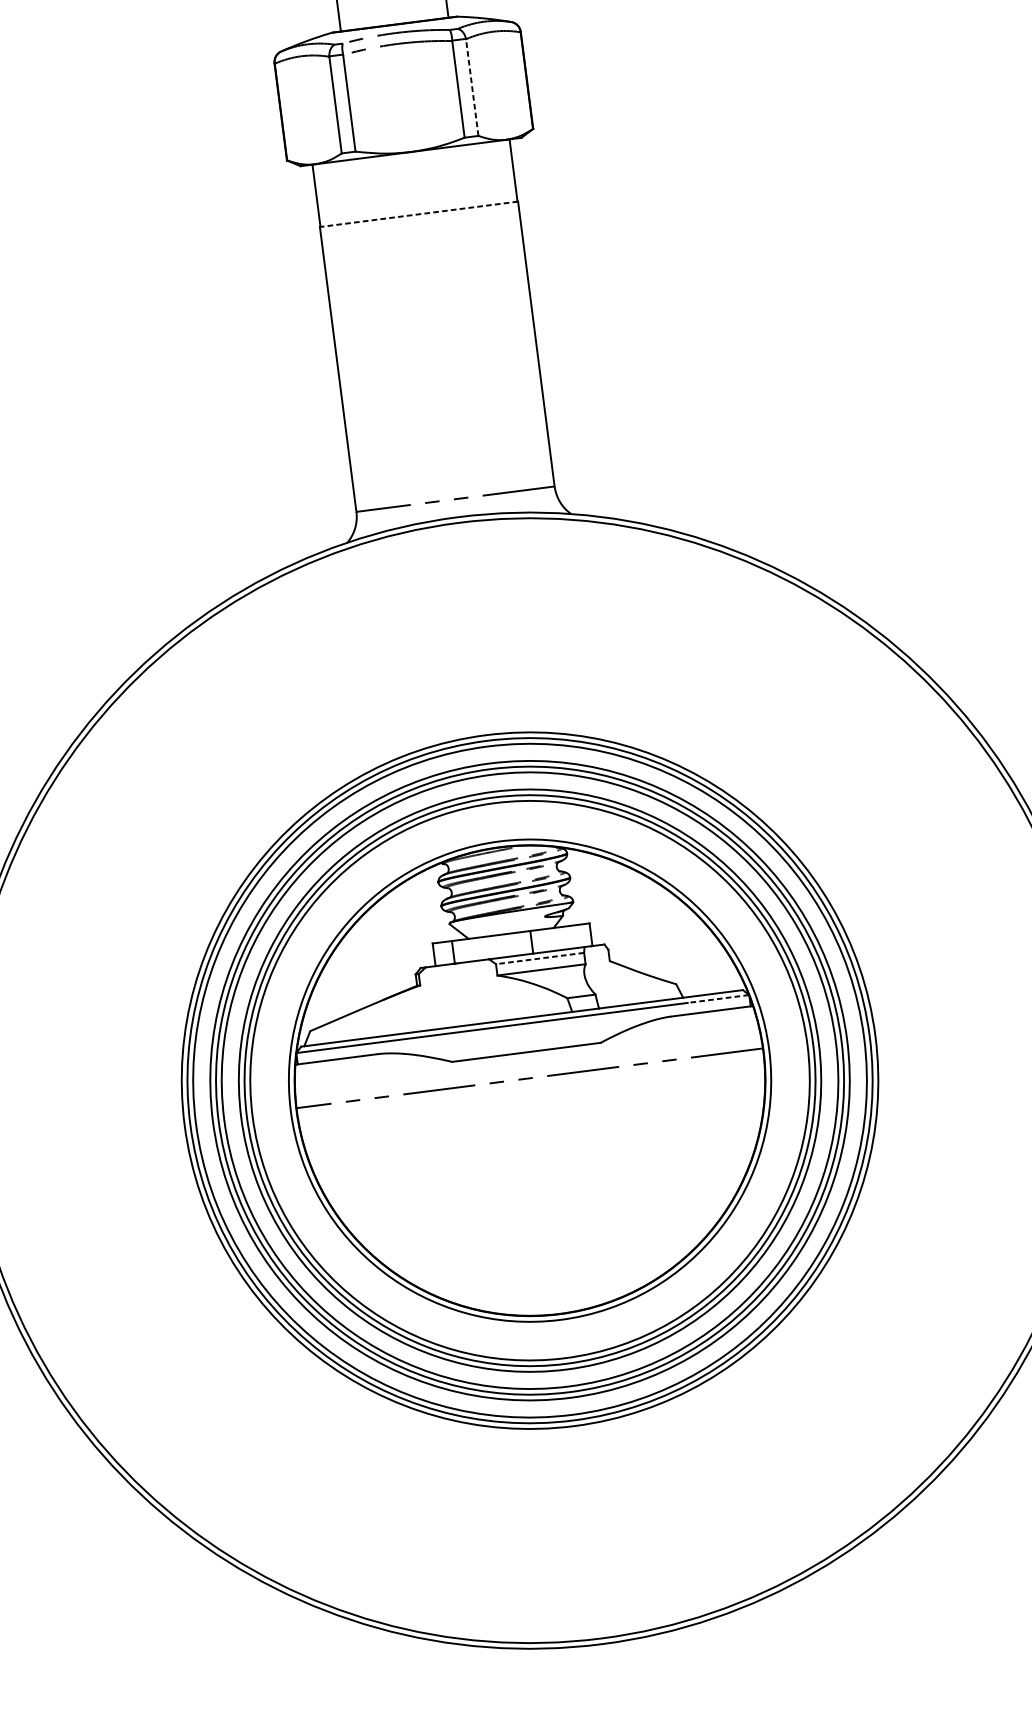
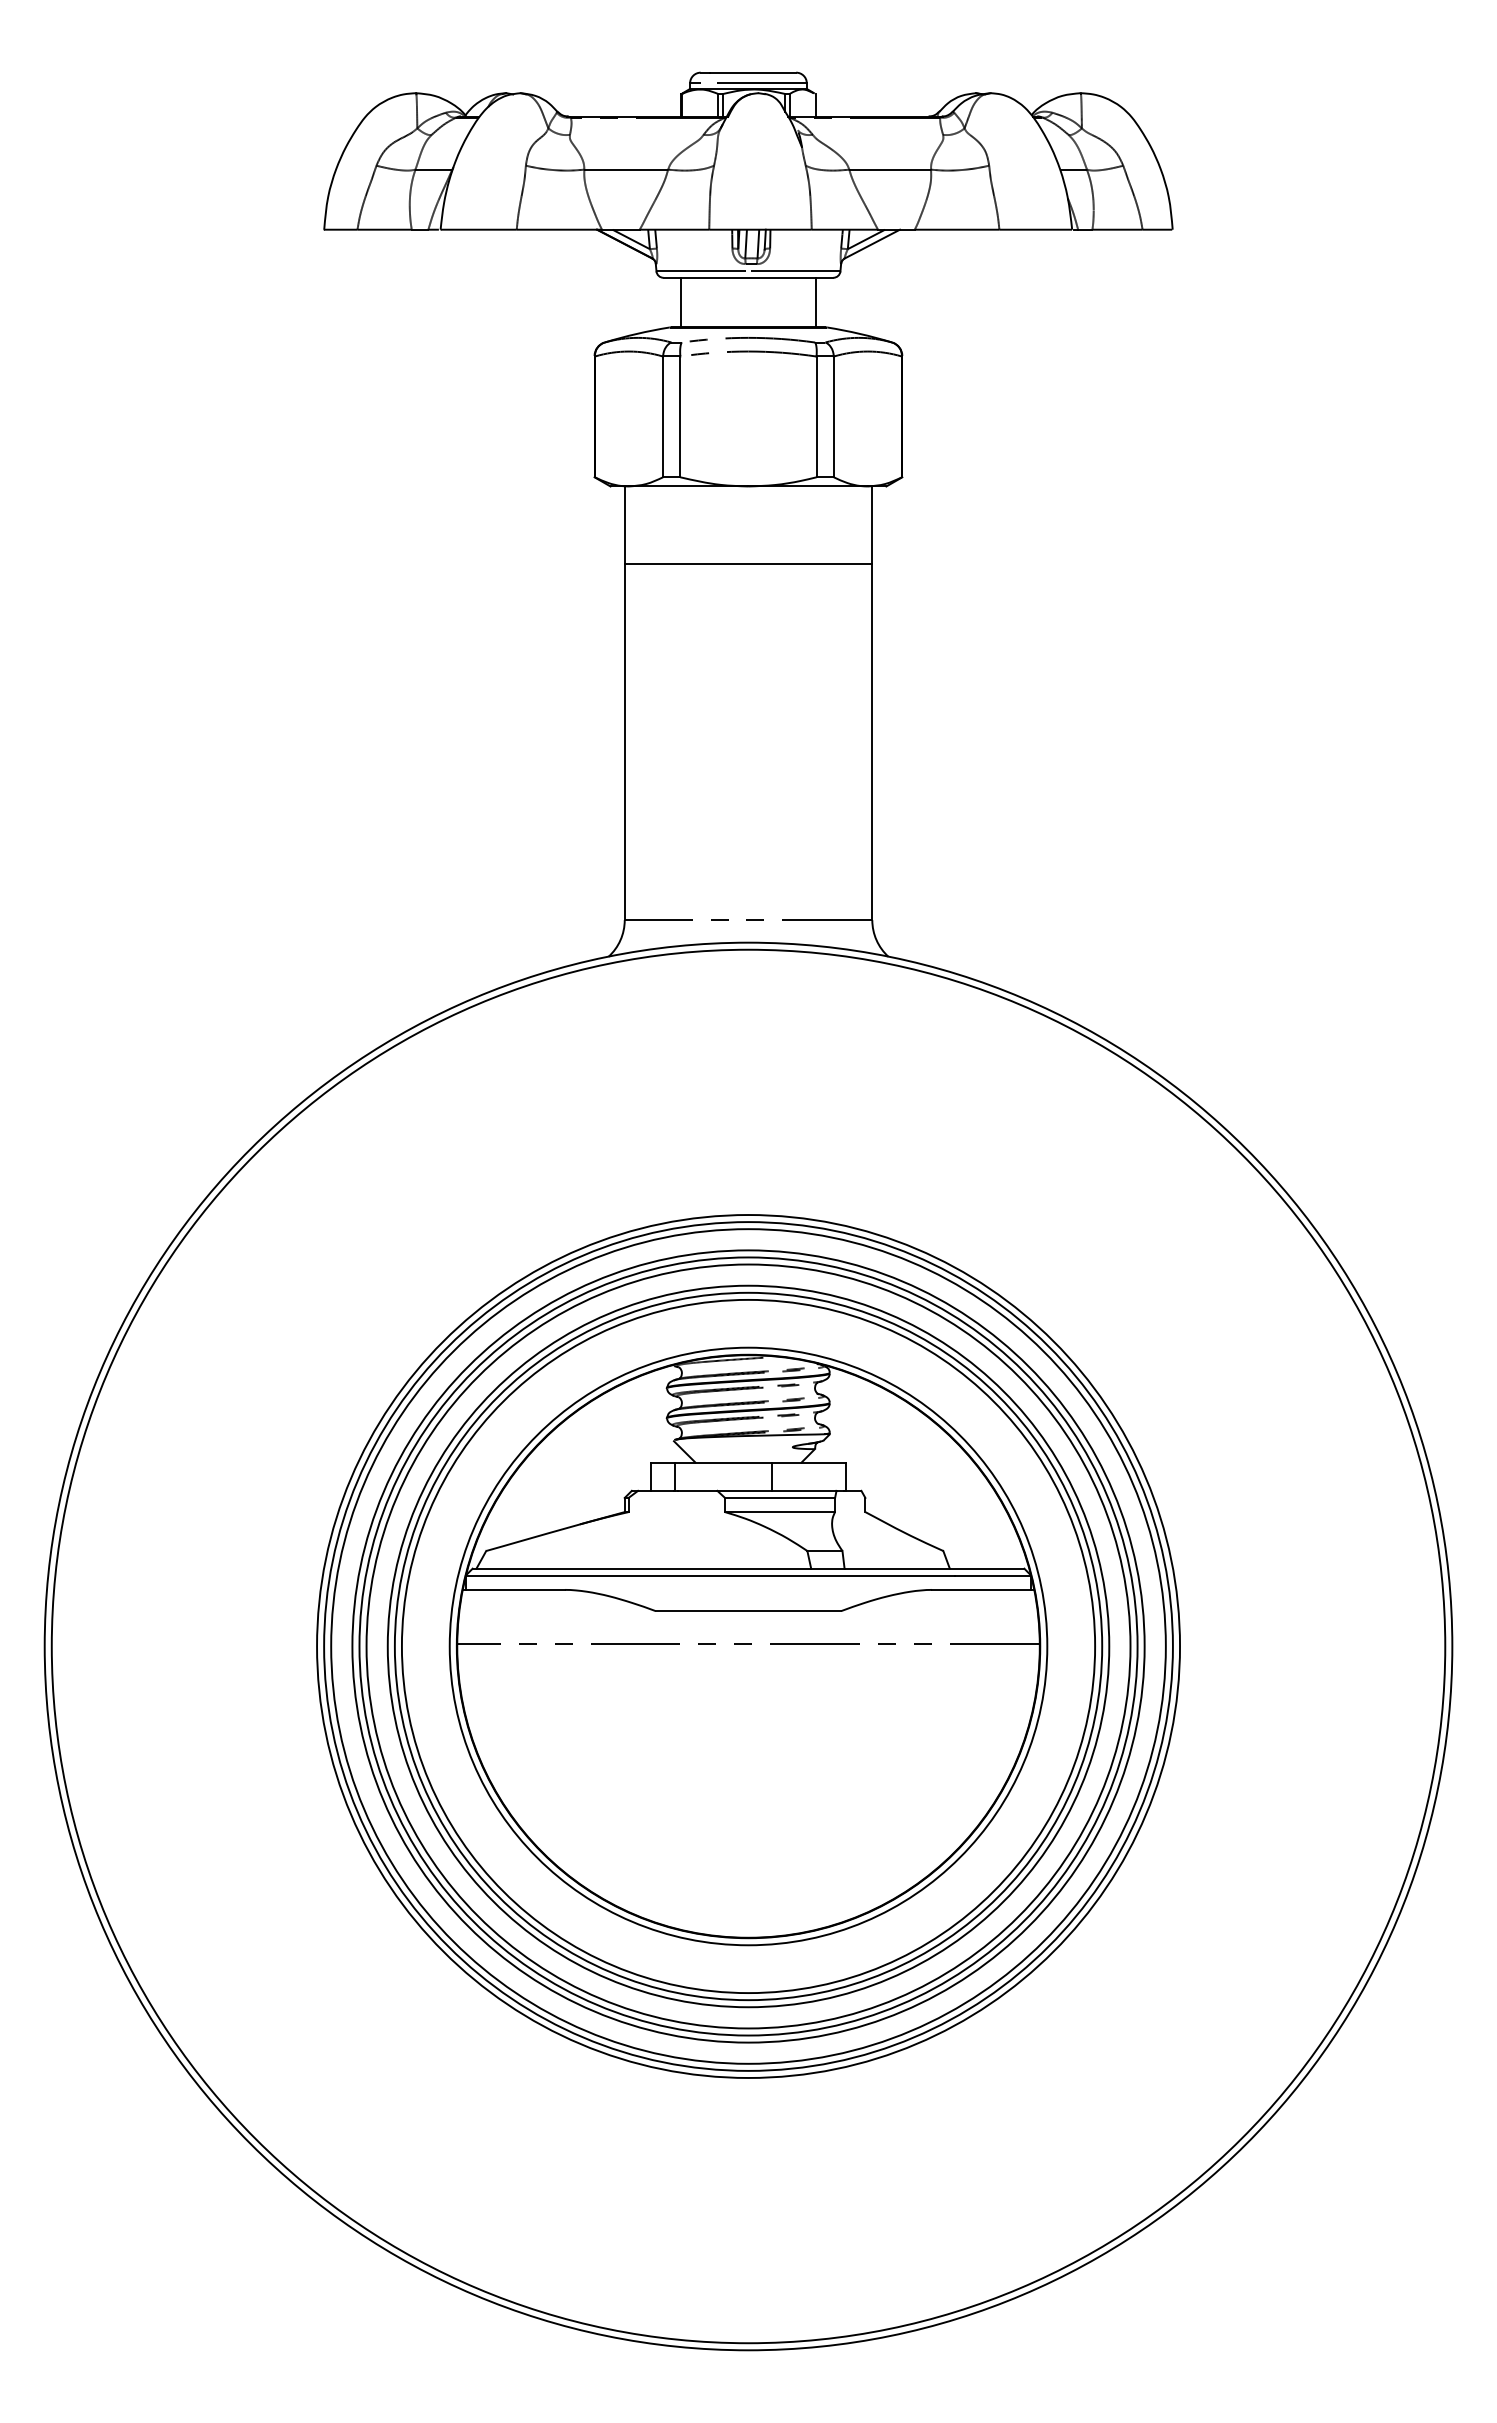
line: (471, 87) -> (833, 416), dashed -> solid
line: (419, 214) -> (748, 564), dashed -> solid
line: (539, 958) -> (779, 1497), dashed -> solid
line: (718, 998) -> (992, 1575), dashed -> solid

